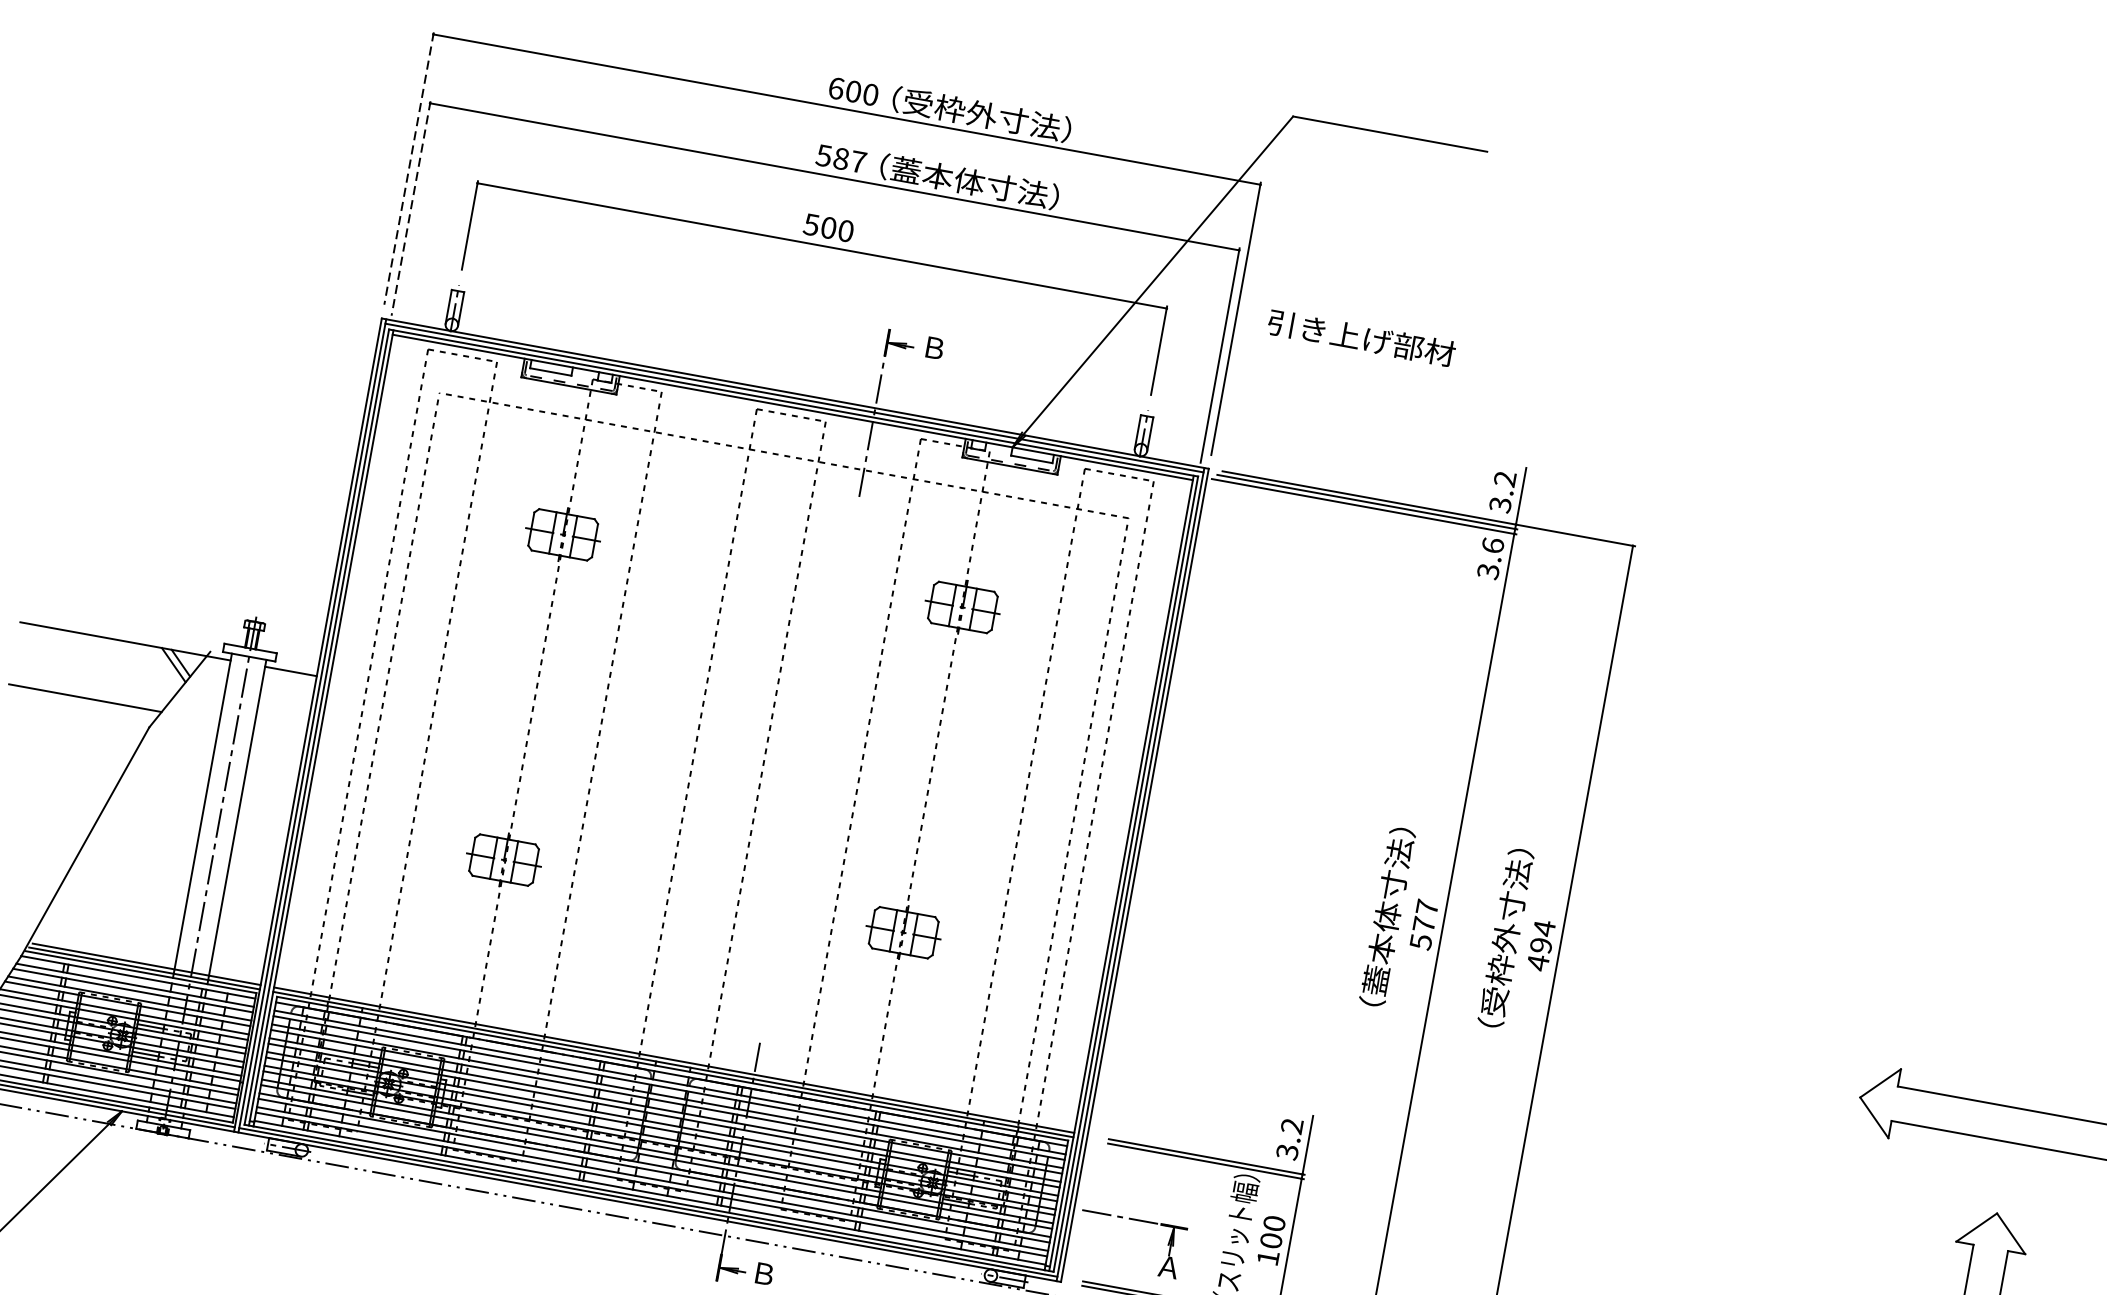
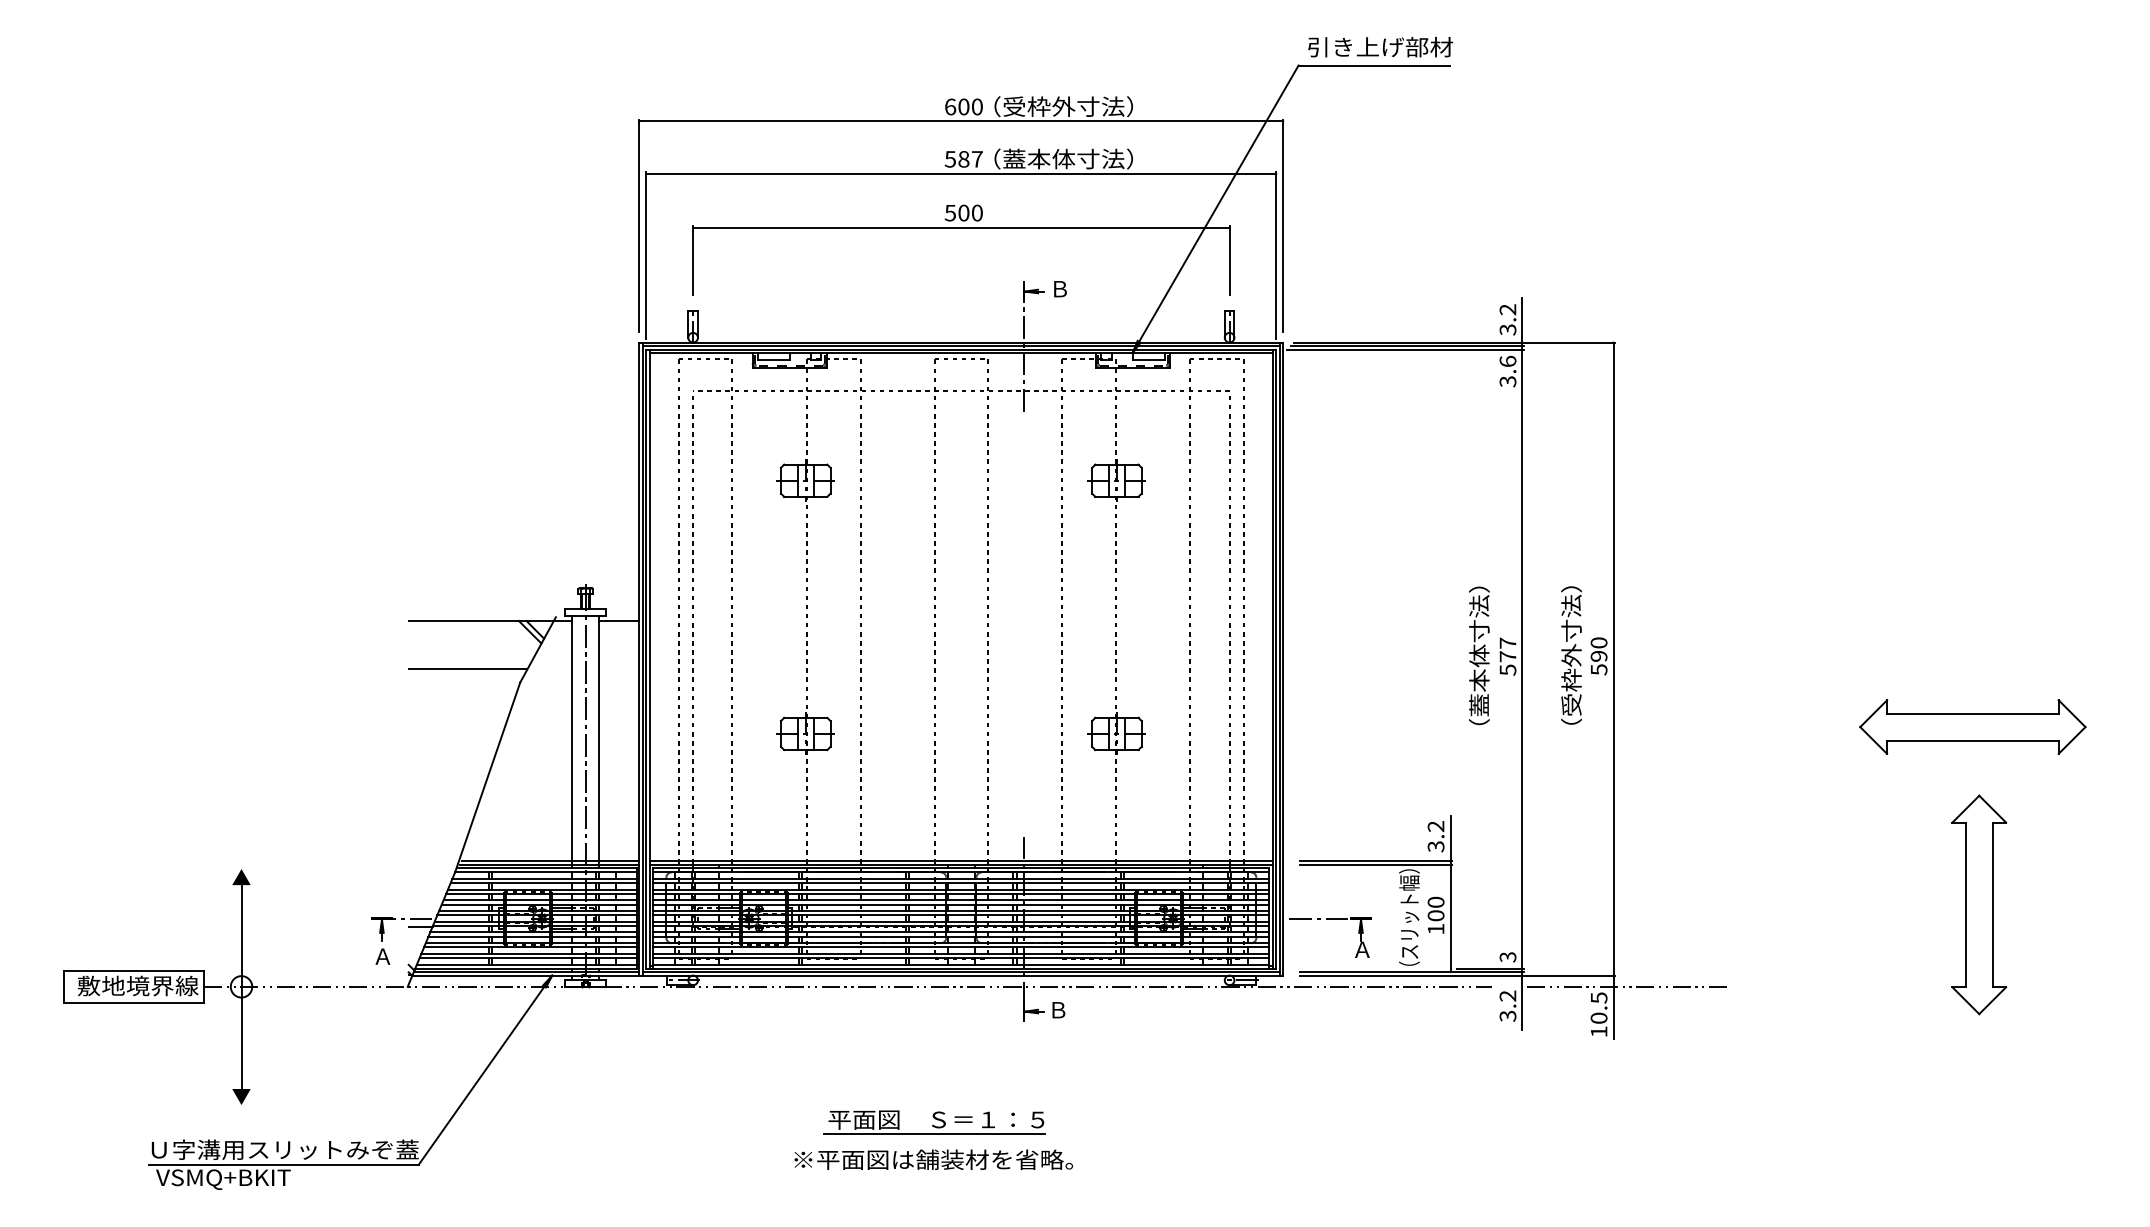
line: (408, 169) -> (639, 226), dashed -> solid
line: (410, 209) -> (646, 256), dashed -> solid
text: (1361, 338) -> (1380, 47), moved
text: (1540, 945) -> (1598, 656), 494 -> 590

